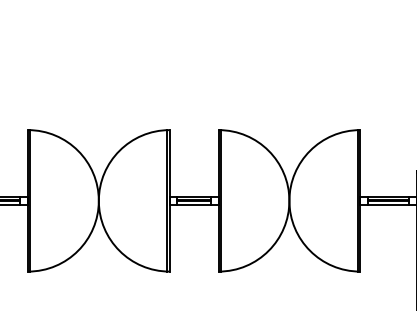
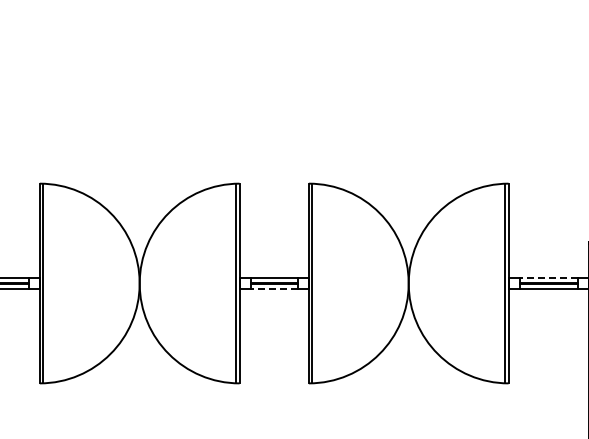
line: (388, 196) -> (548, 277), solid -> dashed
line: (194, 205) -> (274, 289), solid -> dashed

